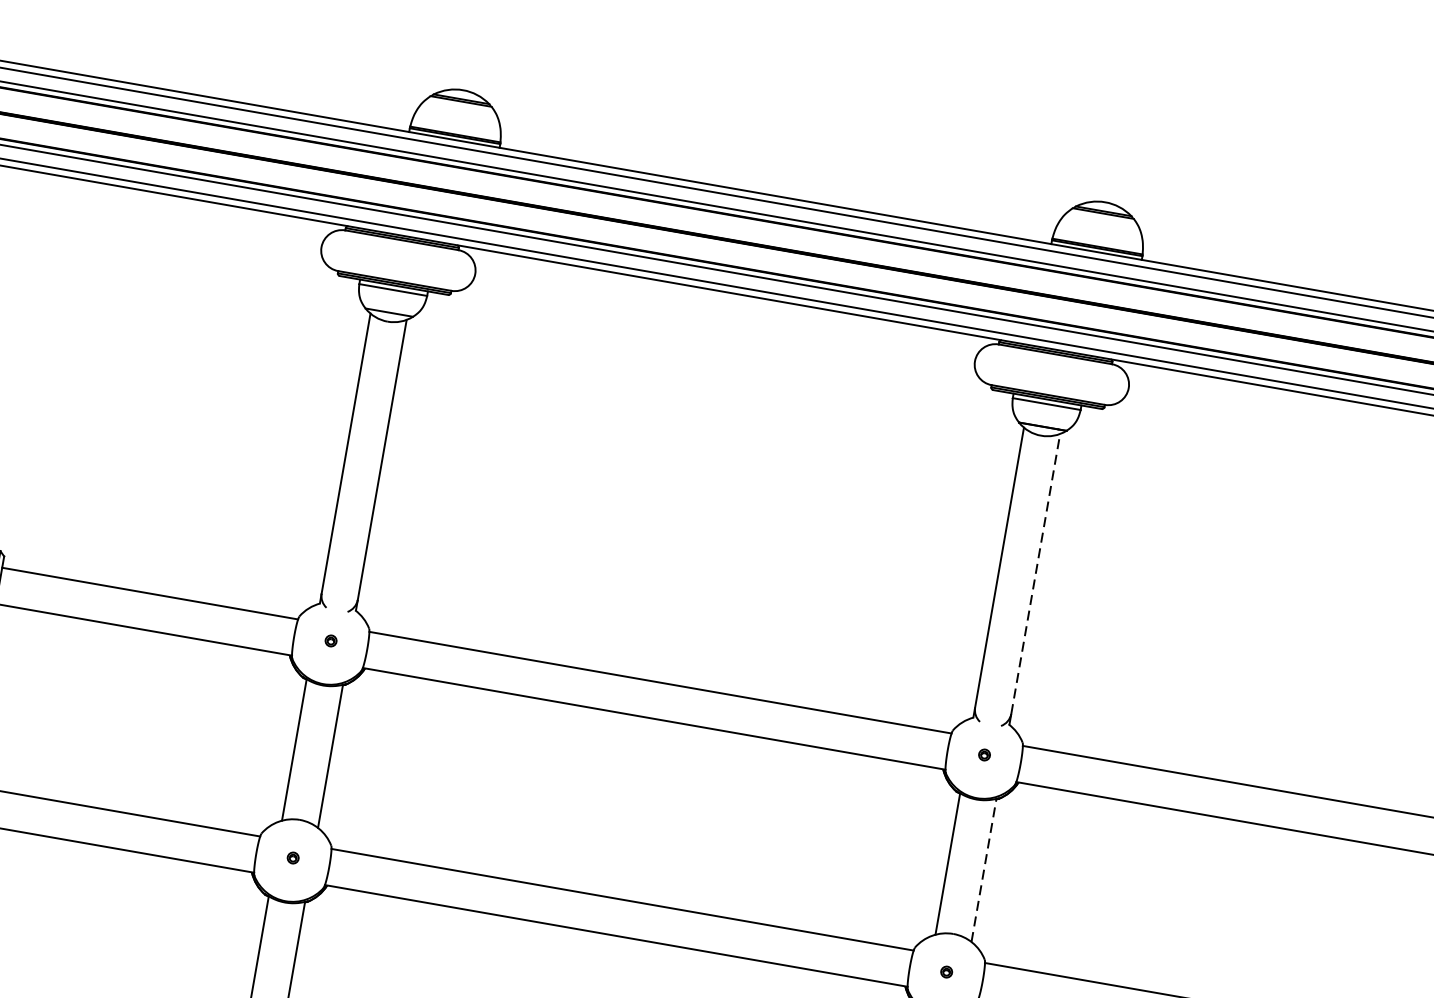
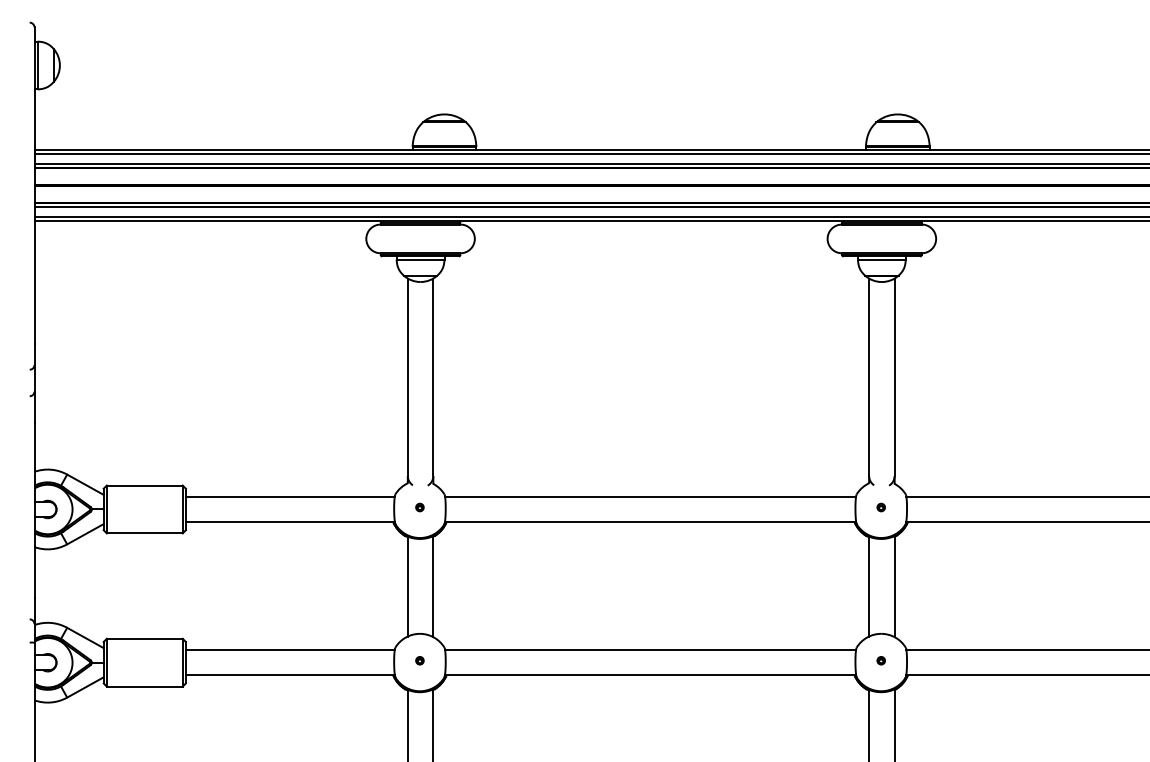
line: (1035, 574) -> (894, 377), dashed -> solid
line: (983, 870) -> (894, 586), dashed -> solid

